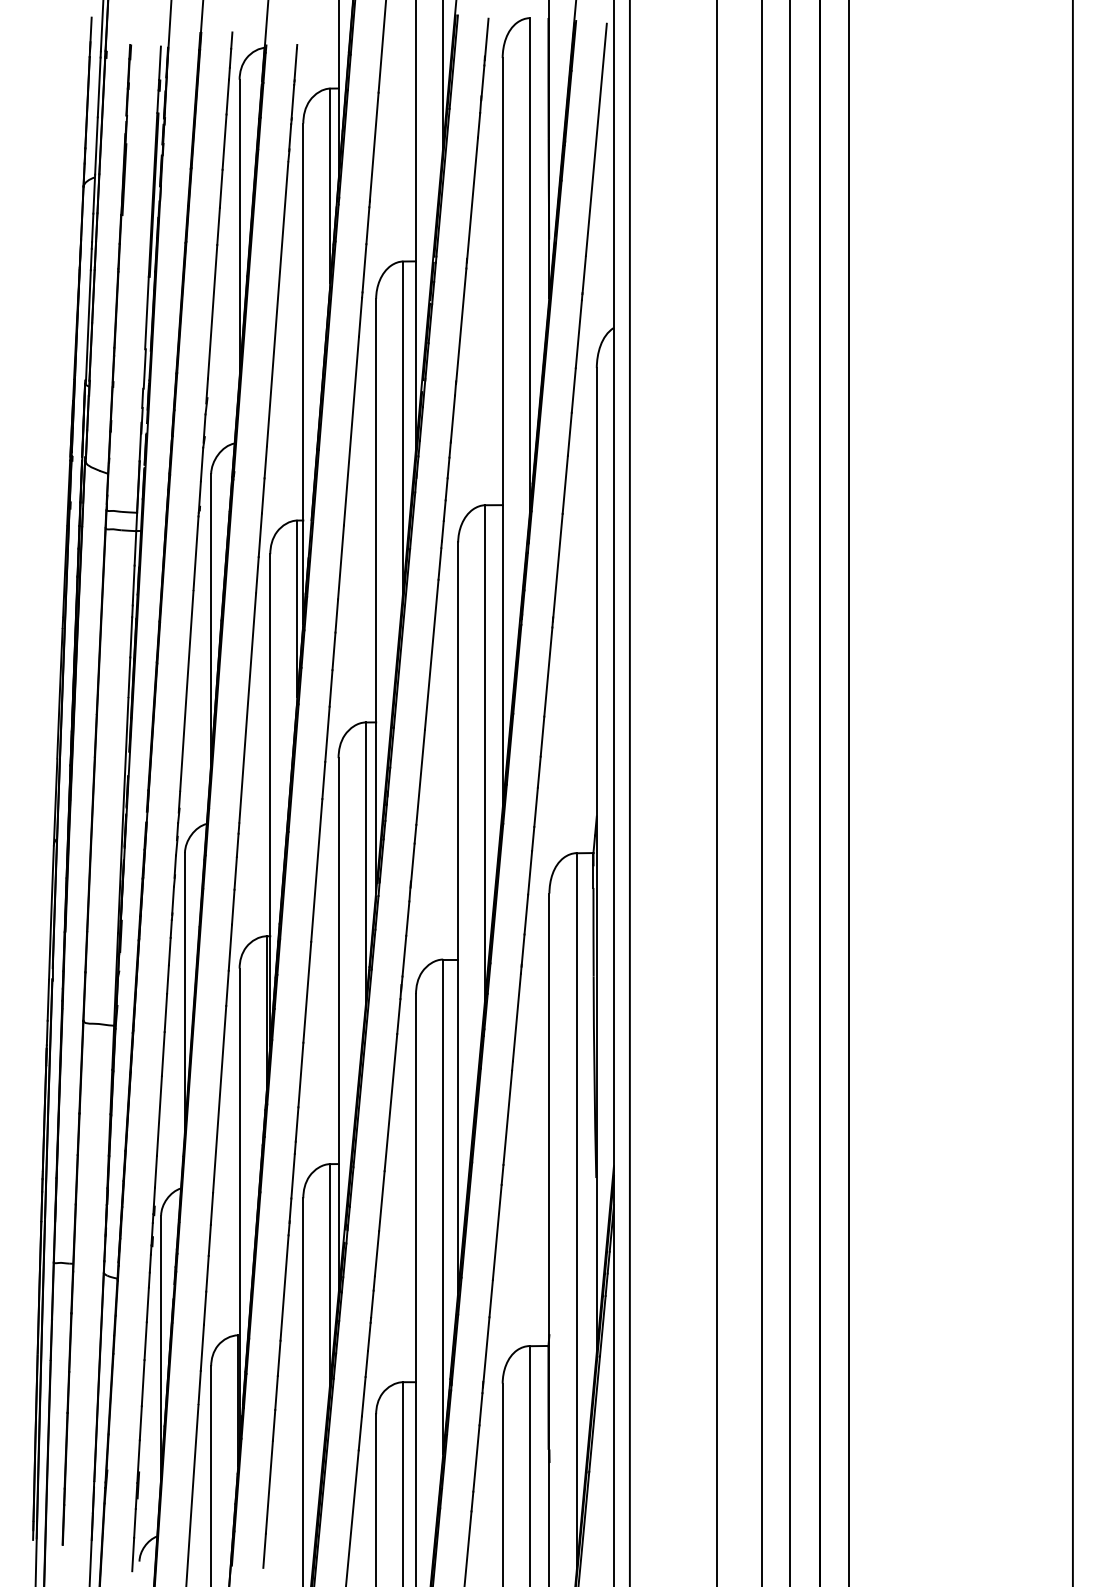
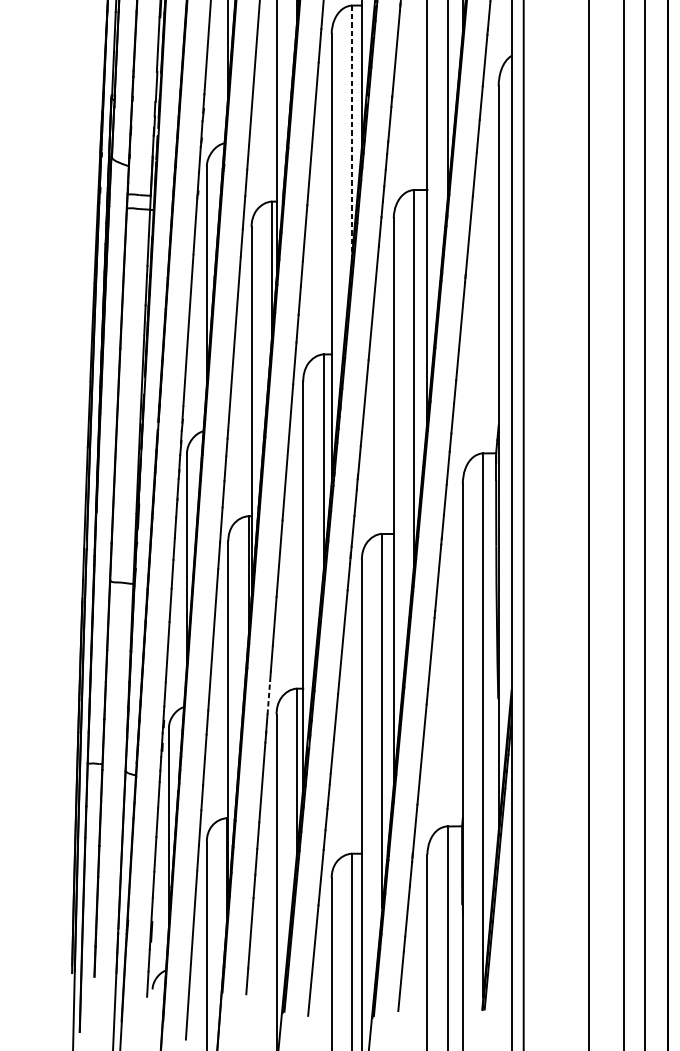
line: (403, 427) -> (352, 131), solid -> dashed
line: (293, 1175) -> (269, 697), solid -> dashed

